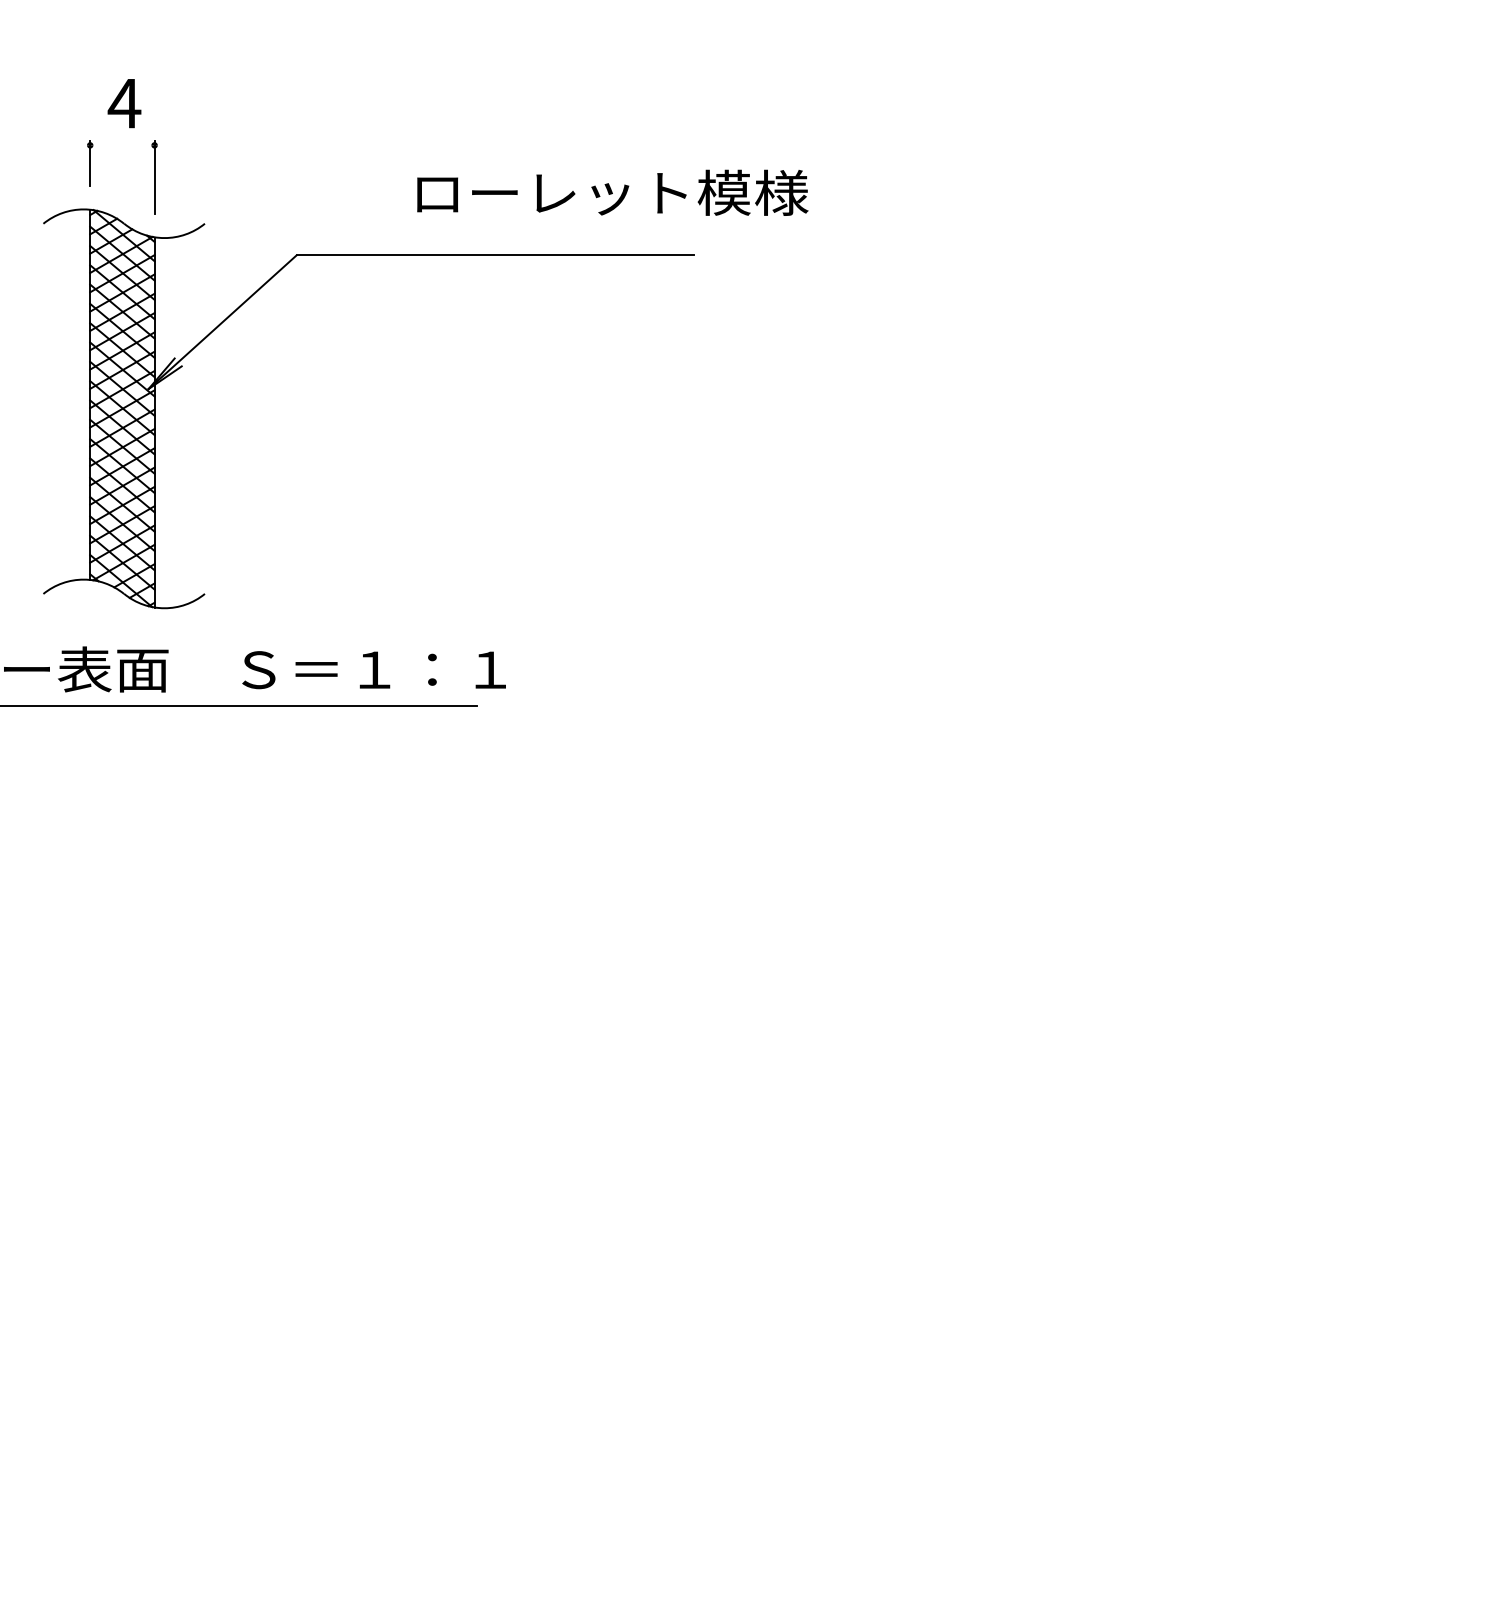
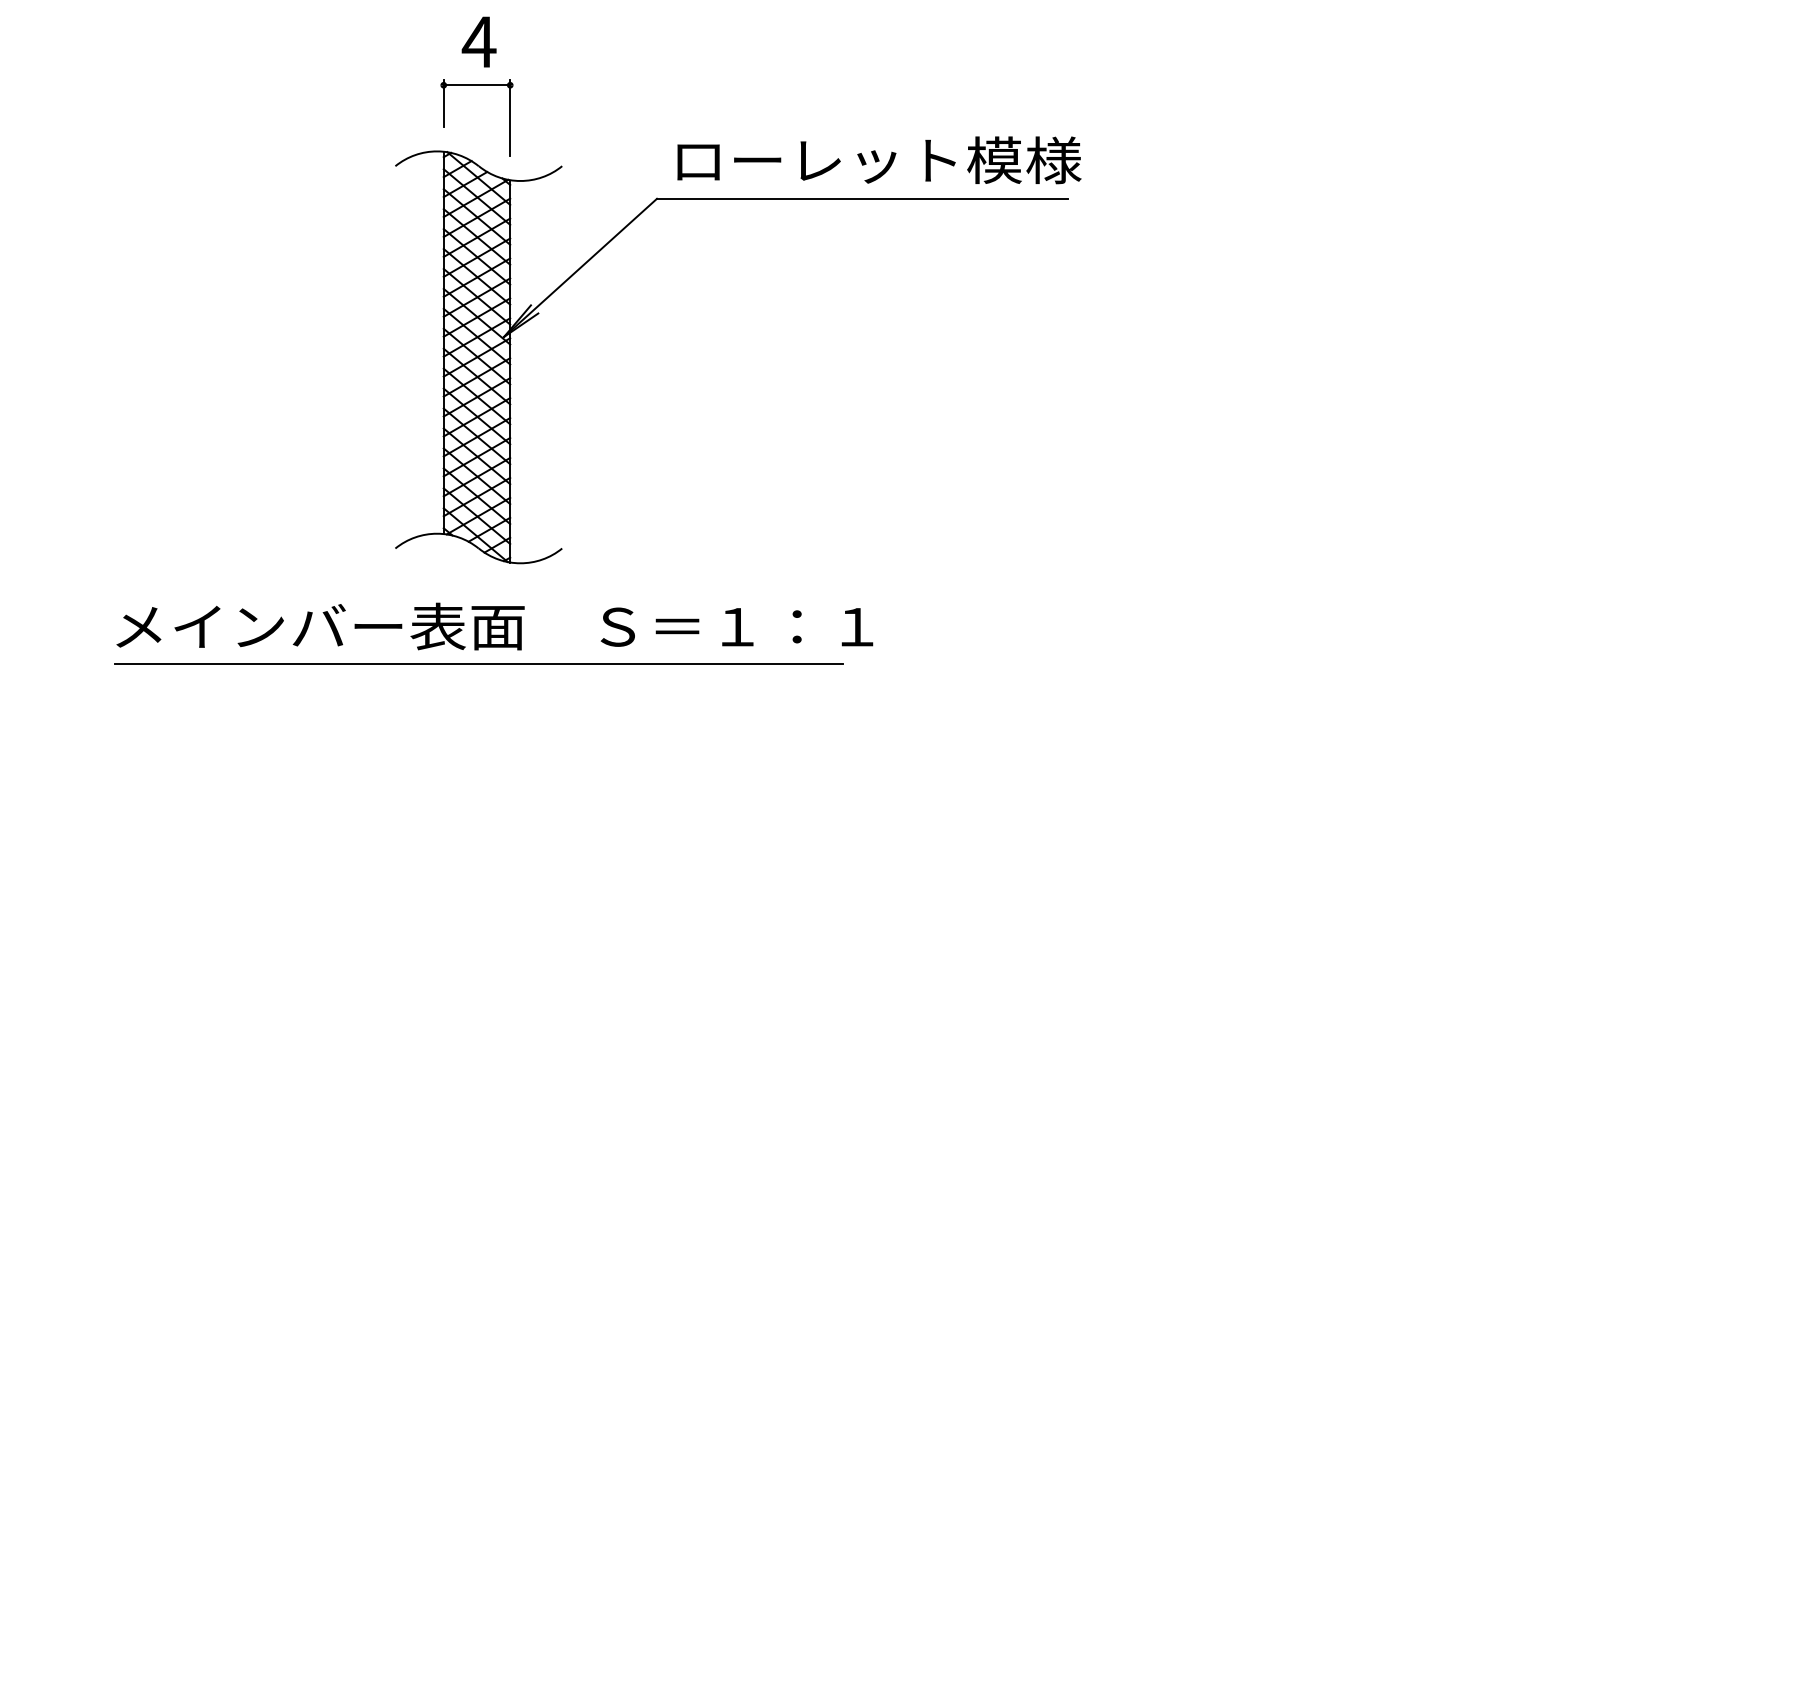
line: (121, 145) -> (476, 85), added
text: (612, 193) -> (879, 160), moved

